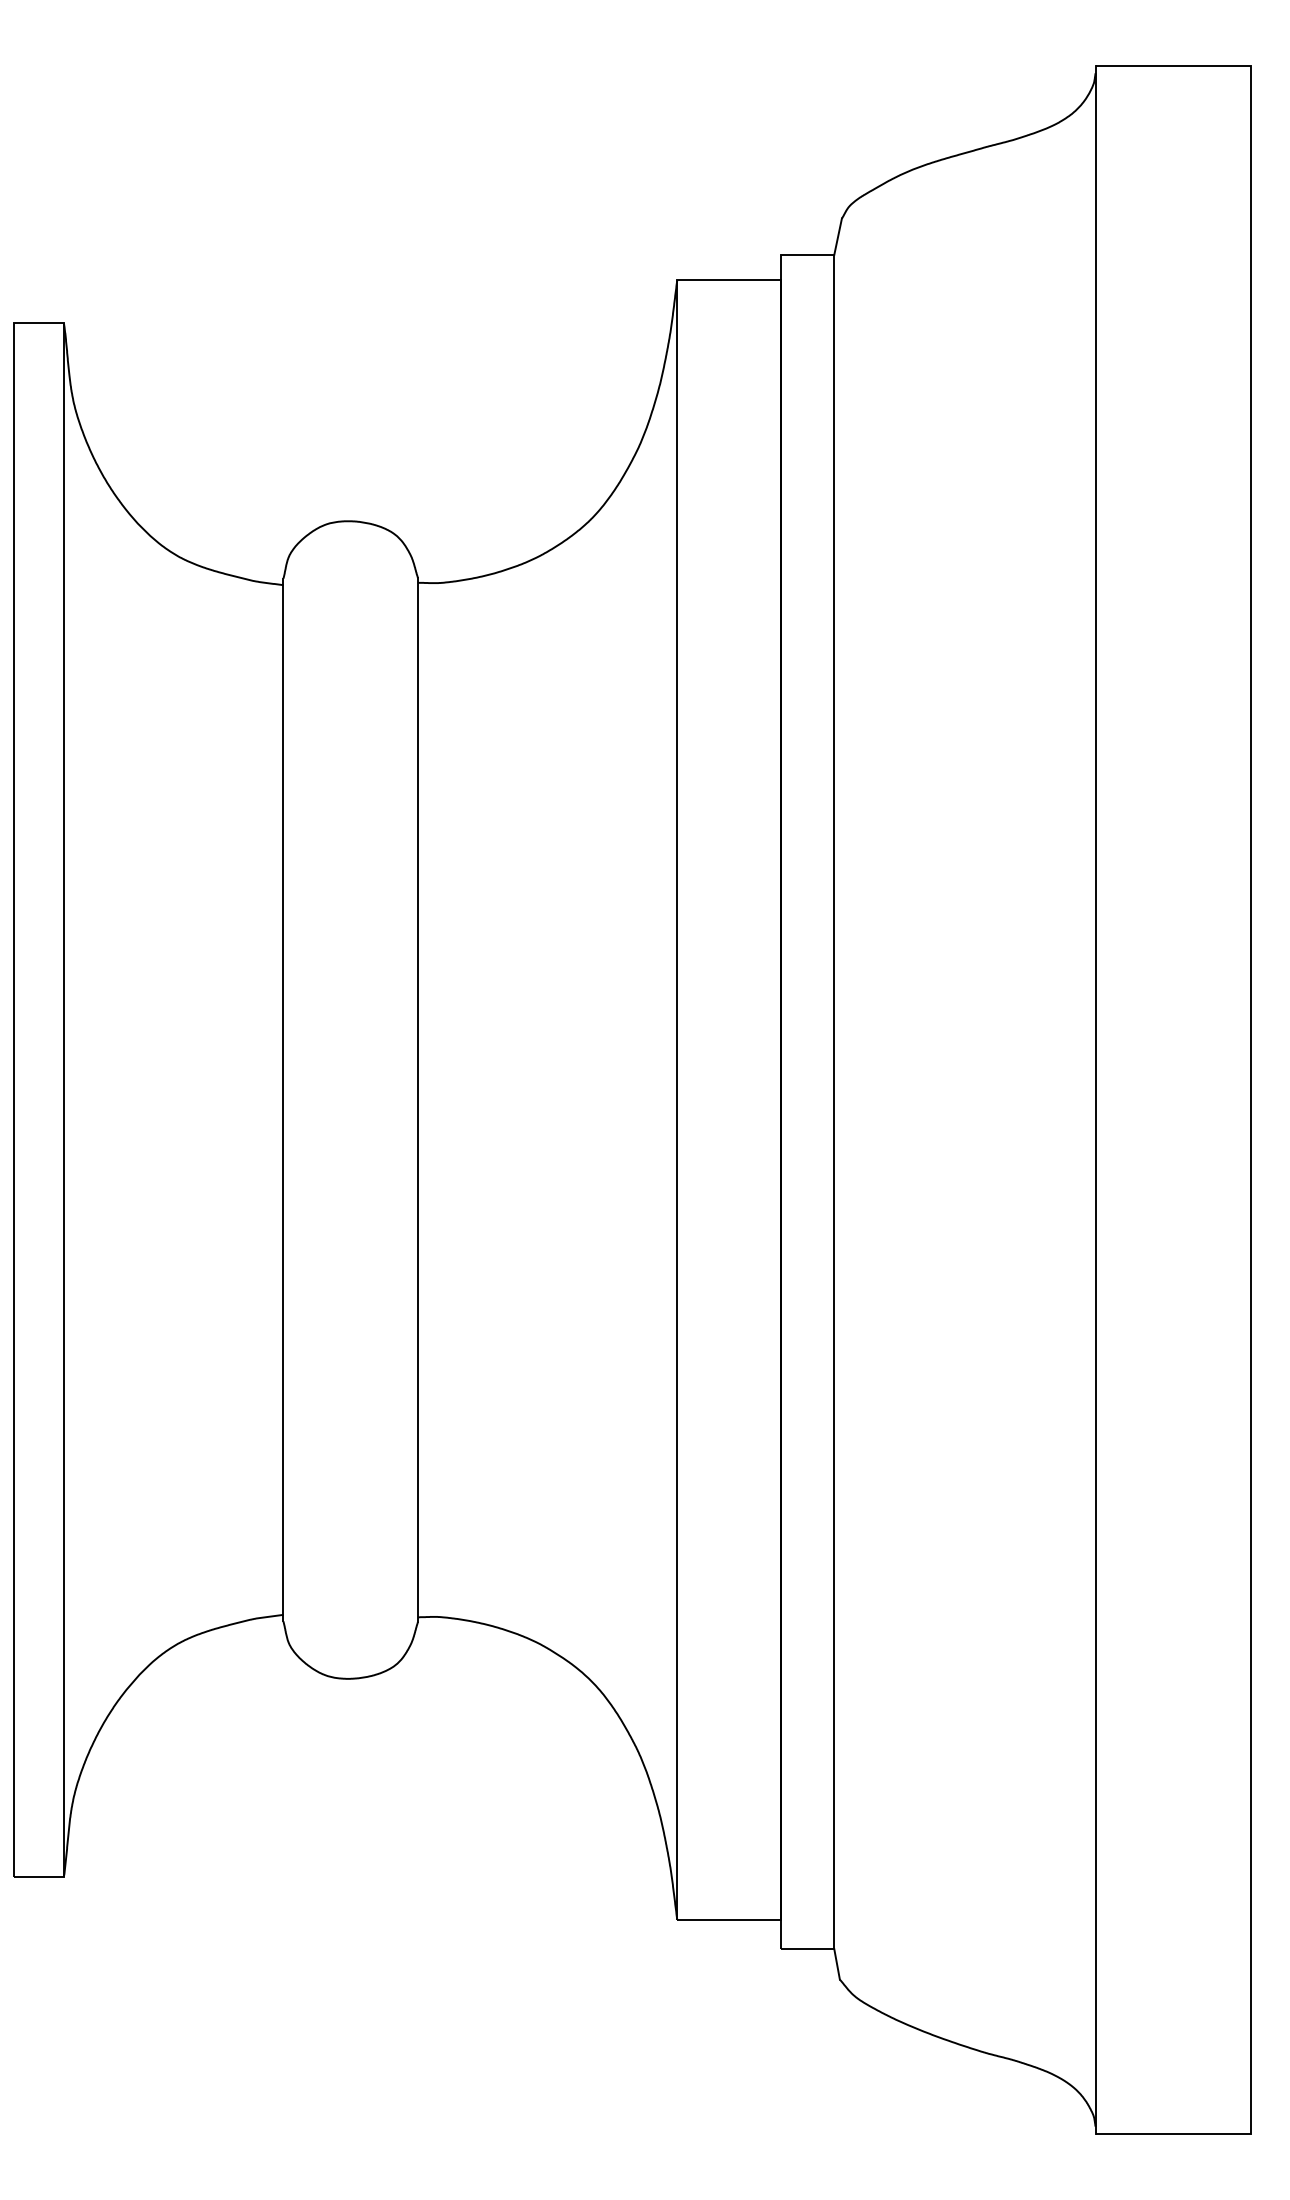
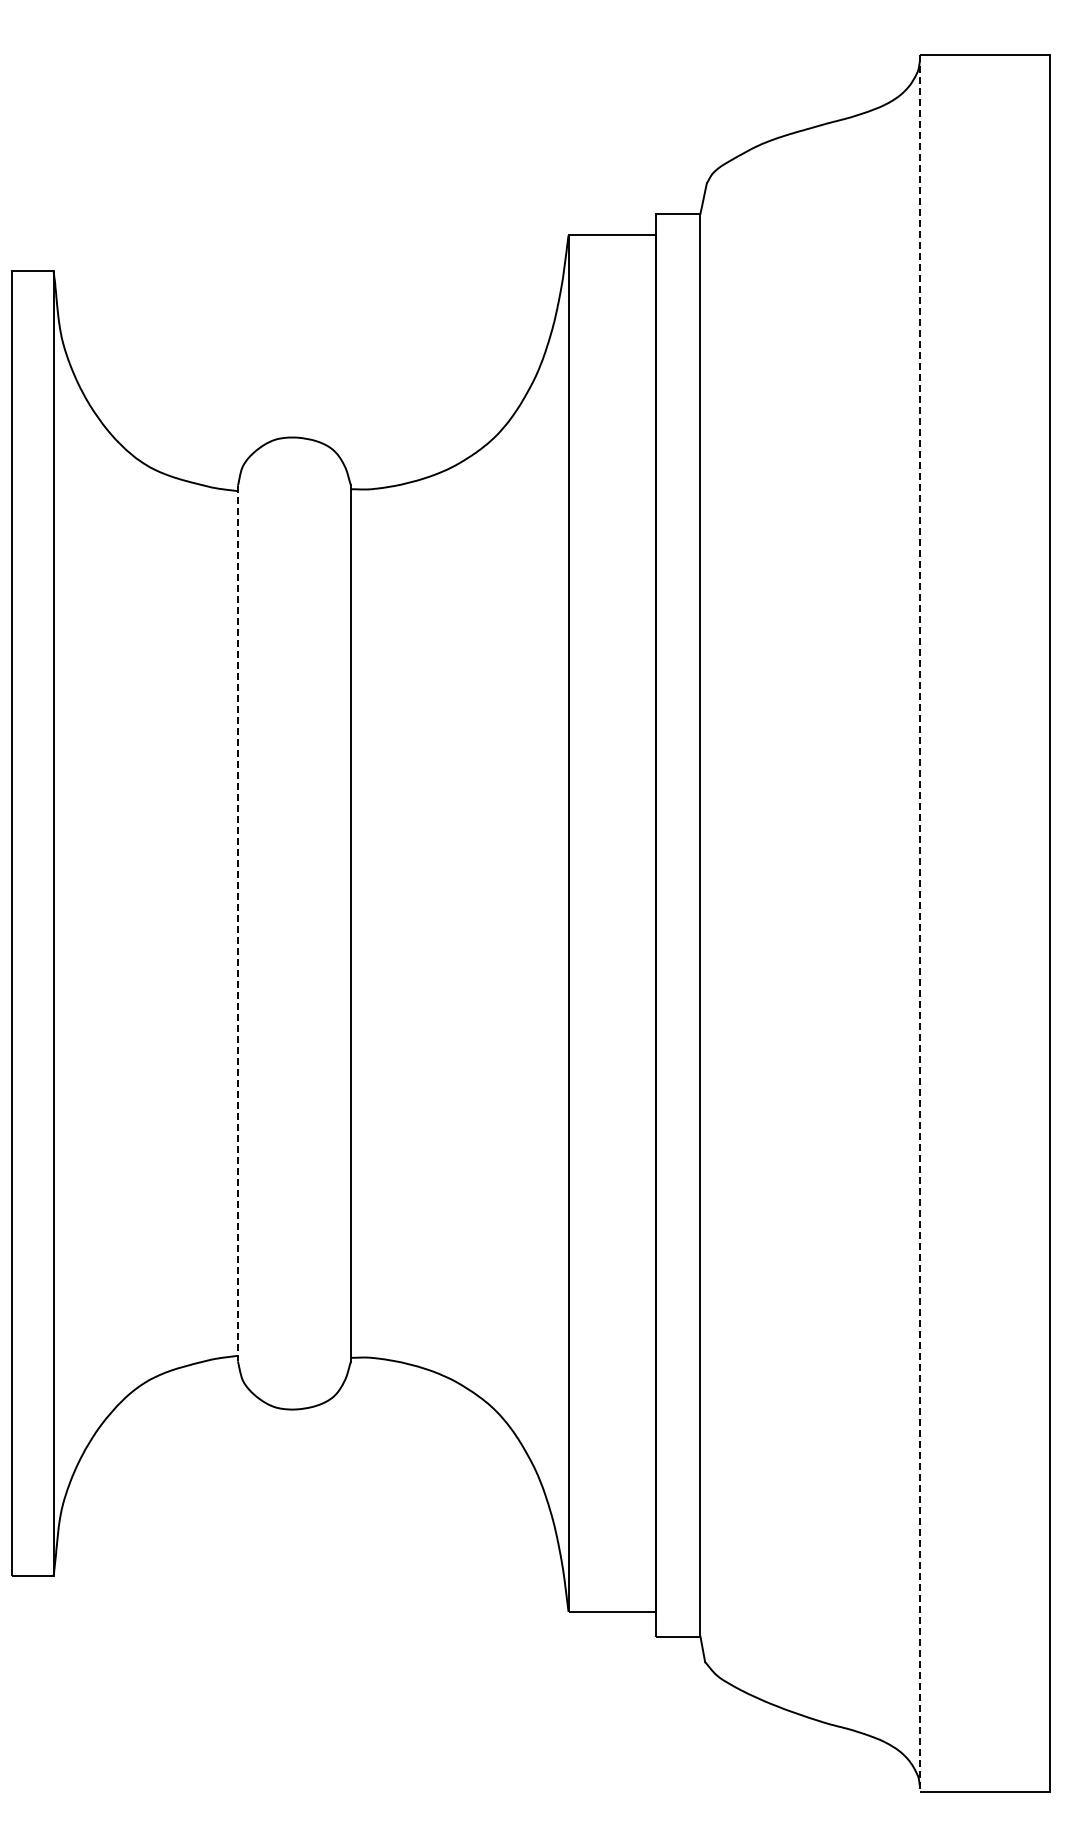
line: (282, 1100) -> (237, 923), solid -> dashed
line: (1095, 1101) -> (919, 924), solid -> dashed

